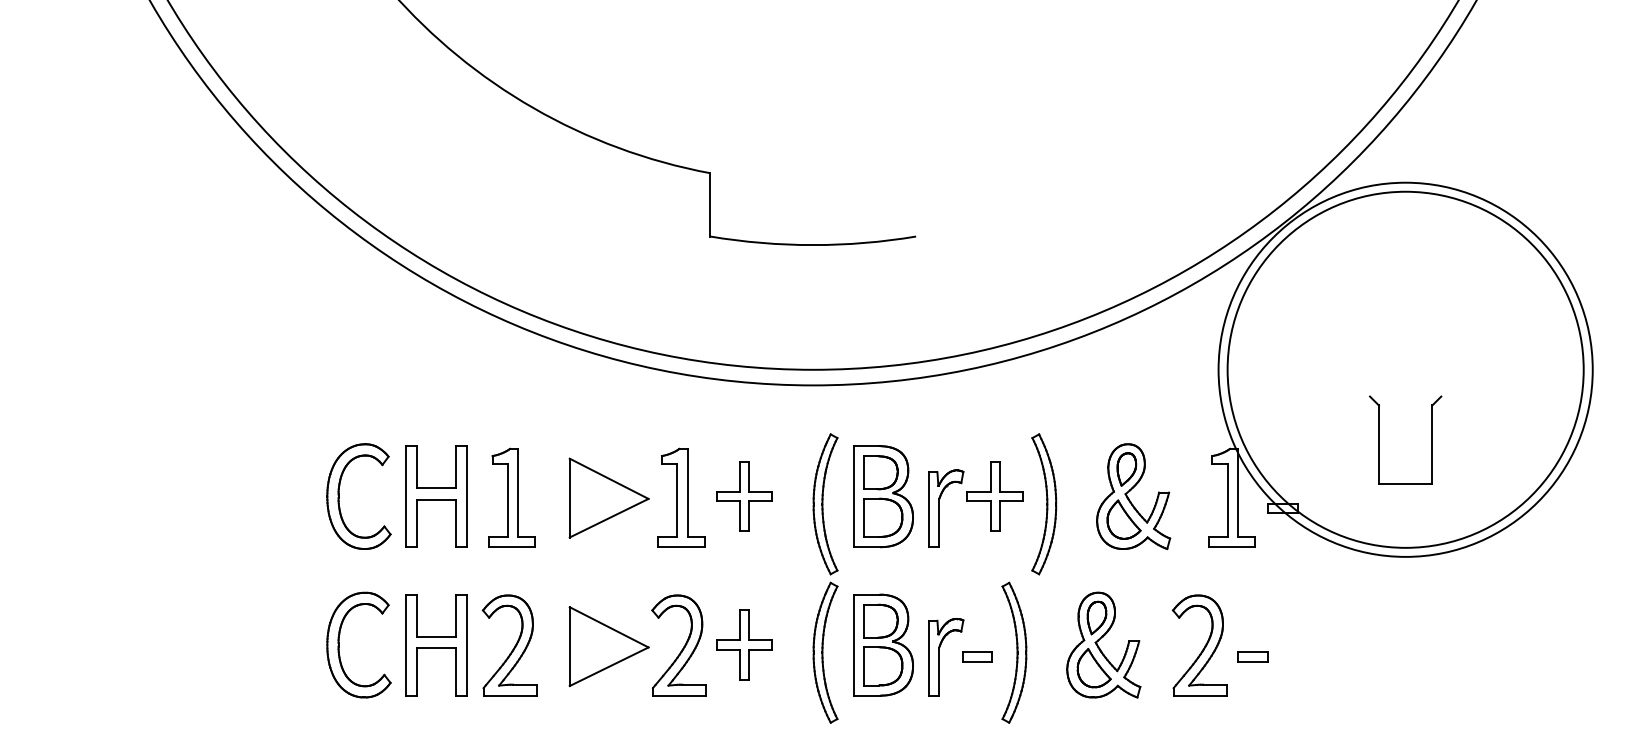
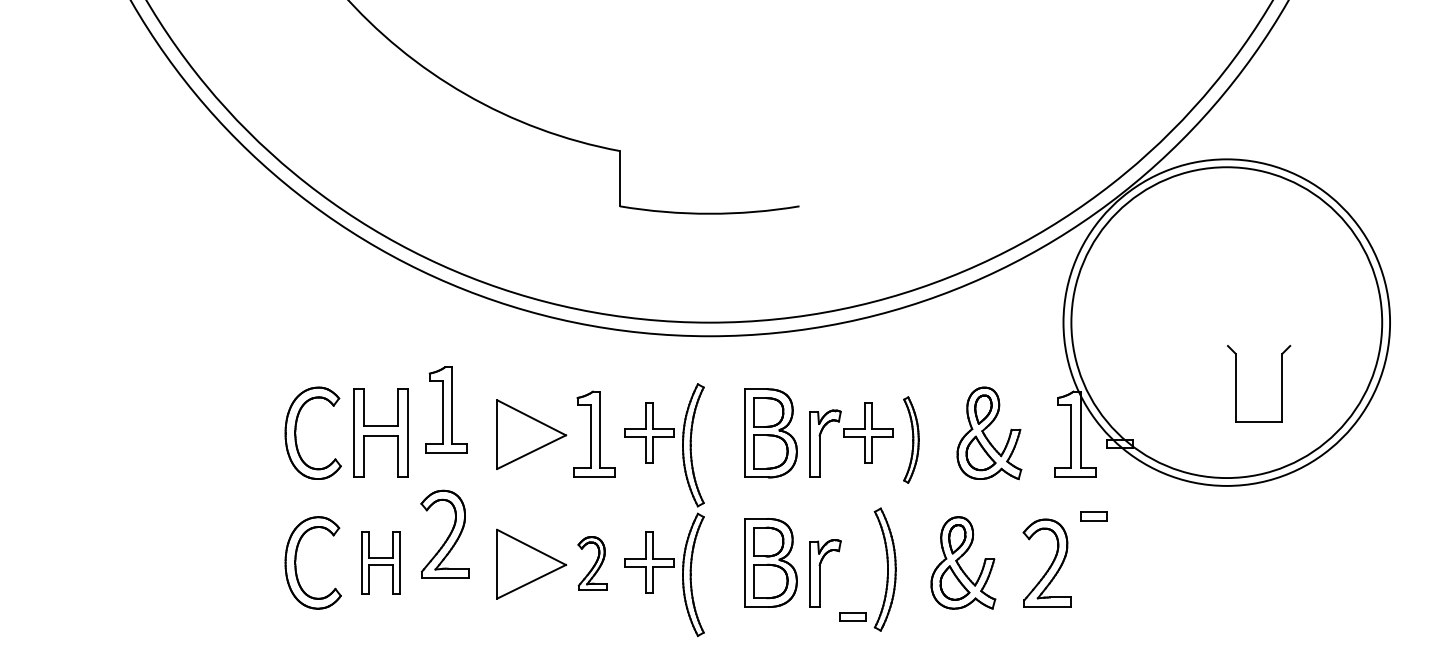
part: (1379, 439) -> (1236, 383), moved
part: (511, 497) -> (446, 409), moved
part: (1044, 504) -> (911, 440), size x0.7
part: (825, 578) -> (693, 510), moved
part: (436, 645) -> (380, 563), size x0.7
part: (509, 645) -> (444, 534), moved
part: (678, 645) -> (592, 563), size x0.6
part: (977, 656) -> (853, 616), moved
part: (1252, 656) -> (1093, 516), moved

